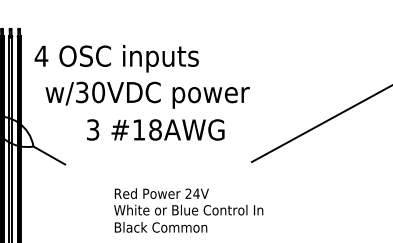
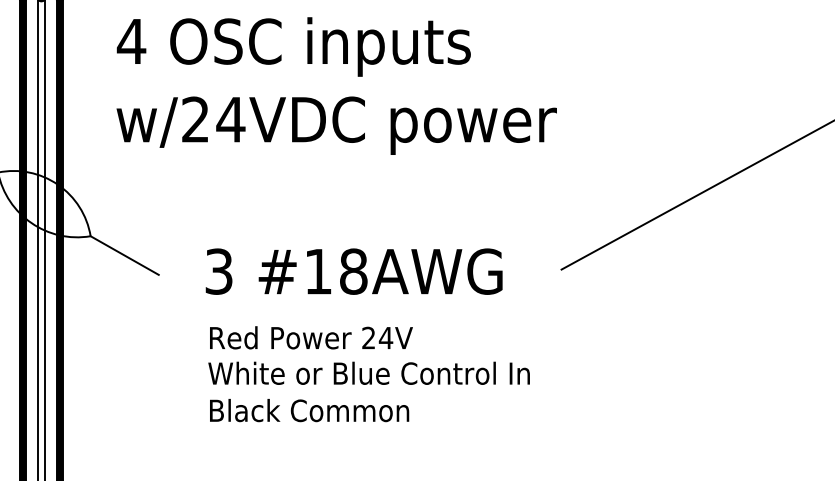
text: (116, 58) -> (293, 46), moved
text: (90, 92) -> (213, 119), w/30VDC -> w/24VDC
text: (155, 129) -> (353, 270), moved
text: (188, 210) -> (368, 374), moved

